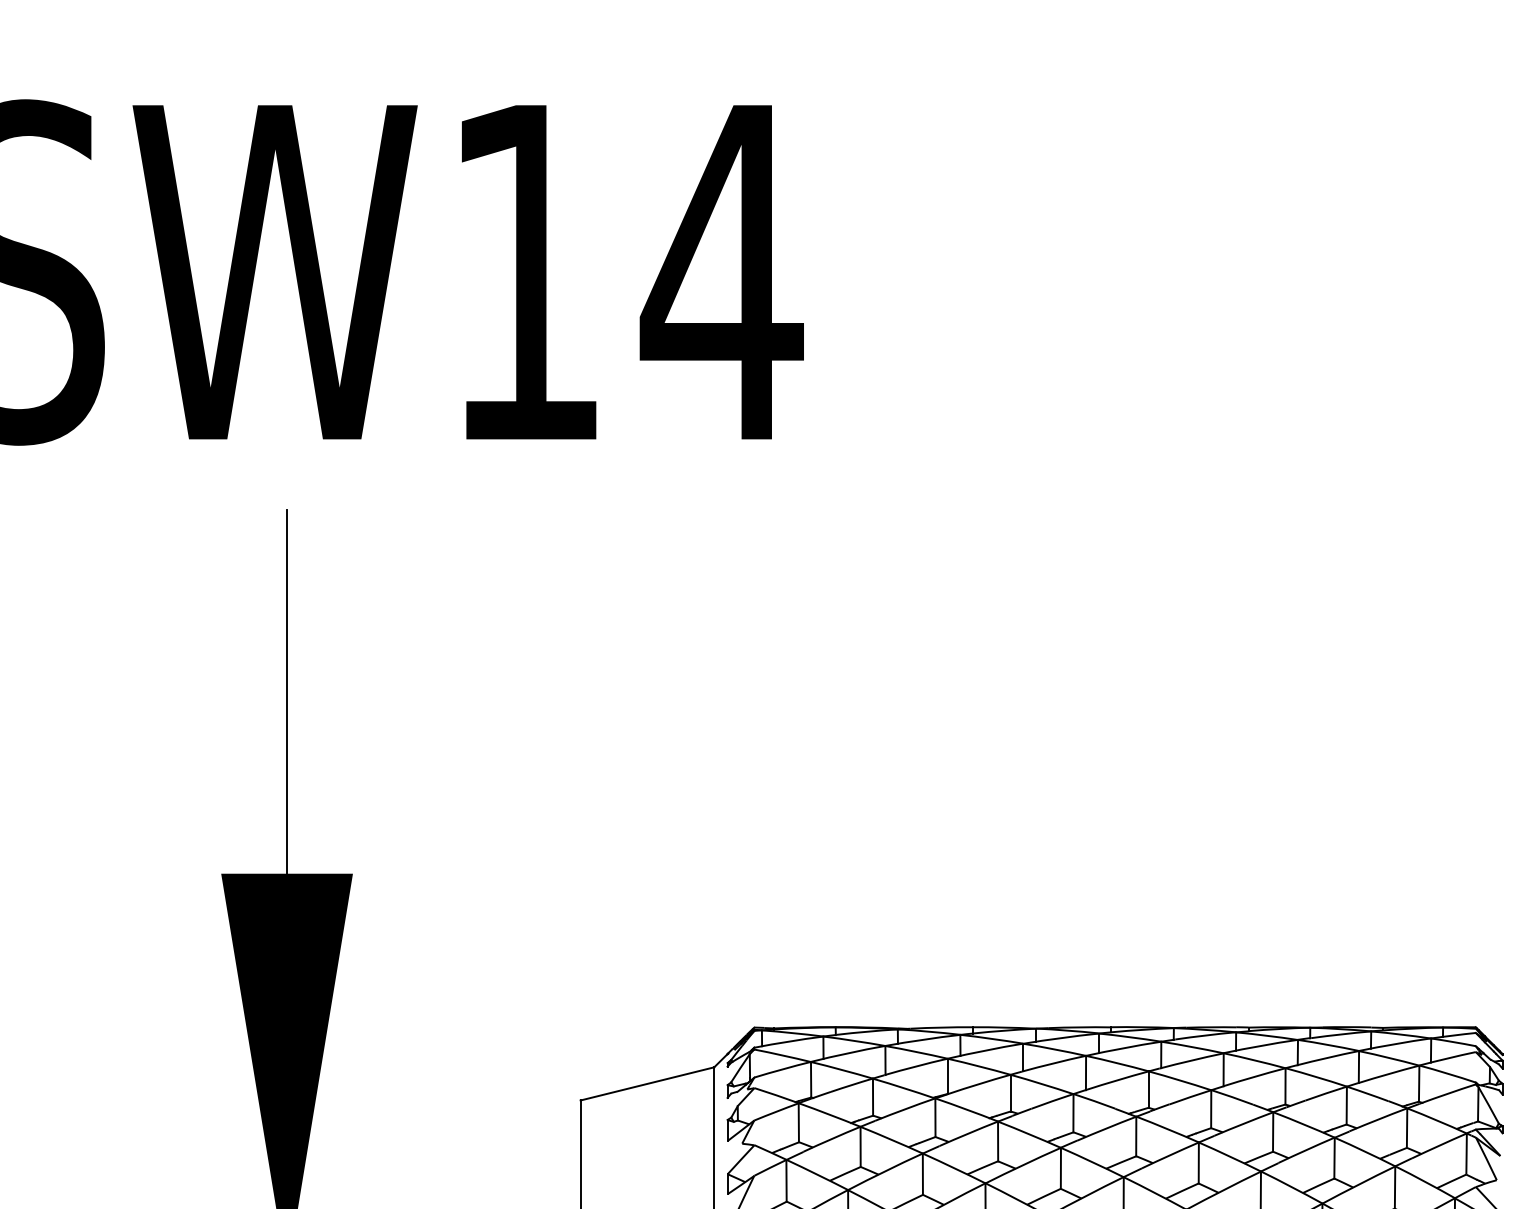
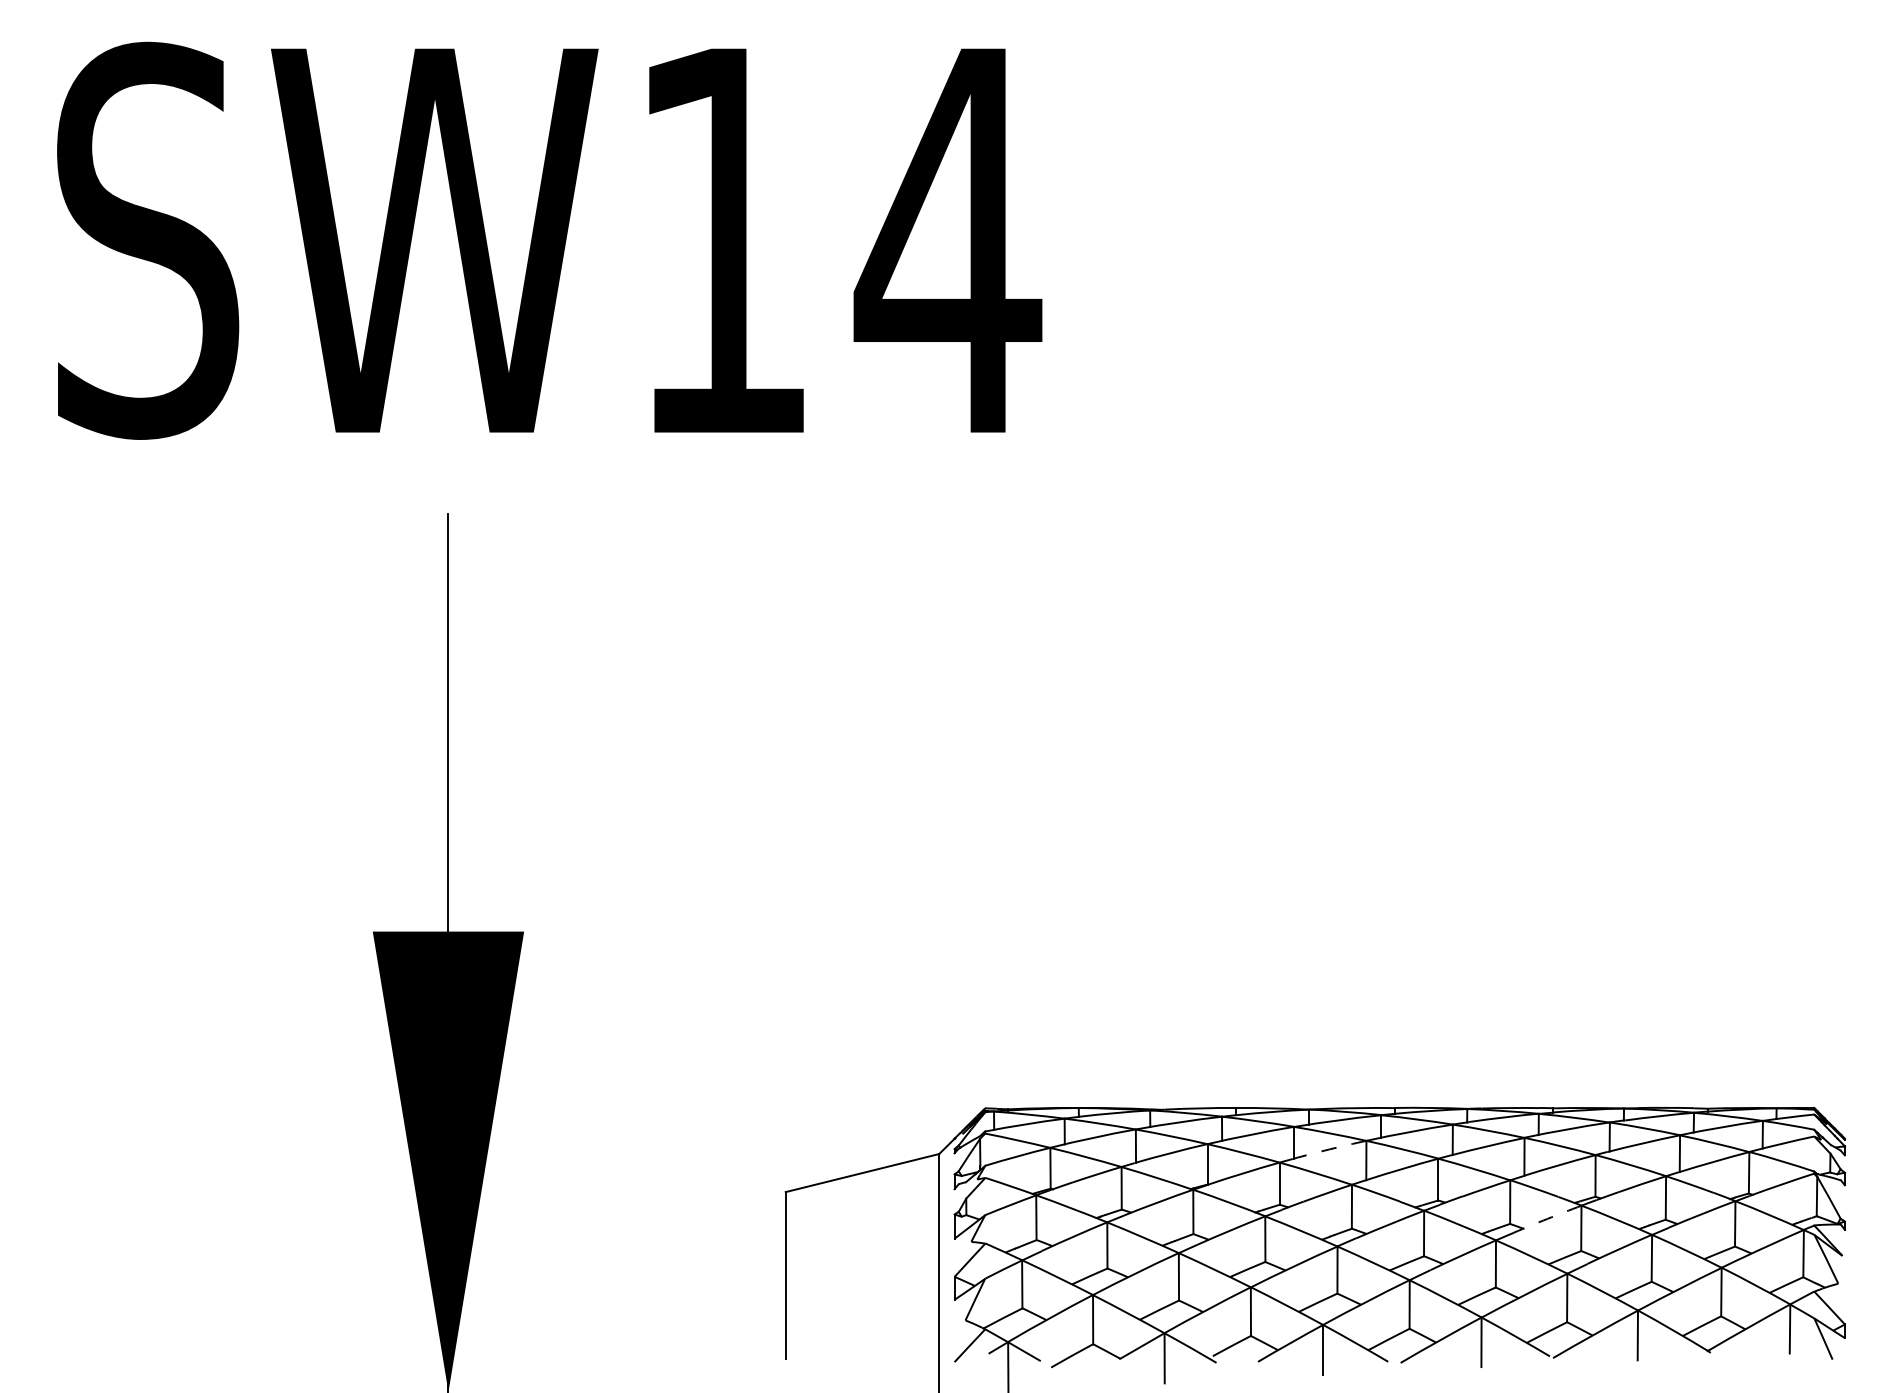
arc: (1053, 1063) -> (1329, 1149), solid -> dashed
arc: (1243, 1123) -> (1547, 1218), solid -> dashed

